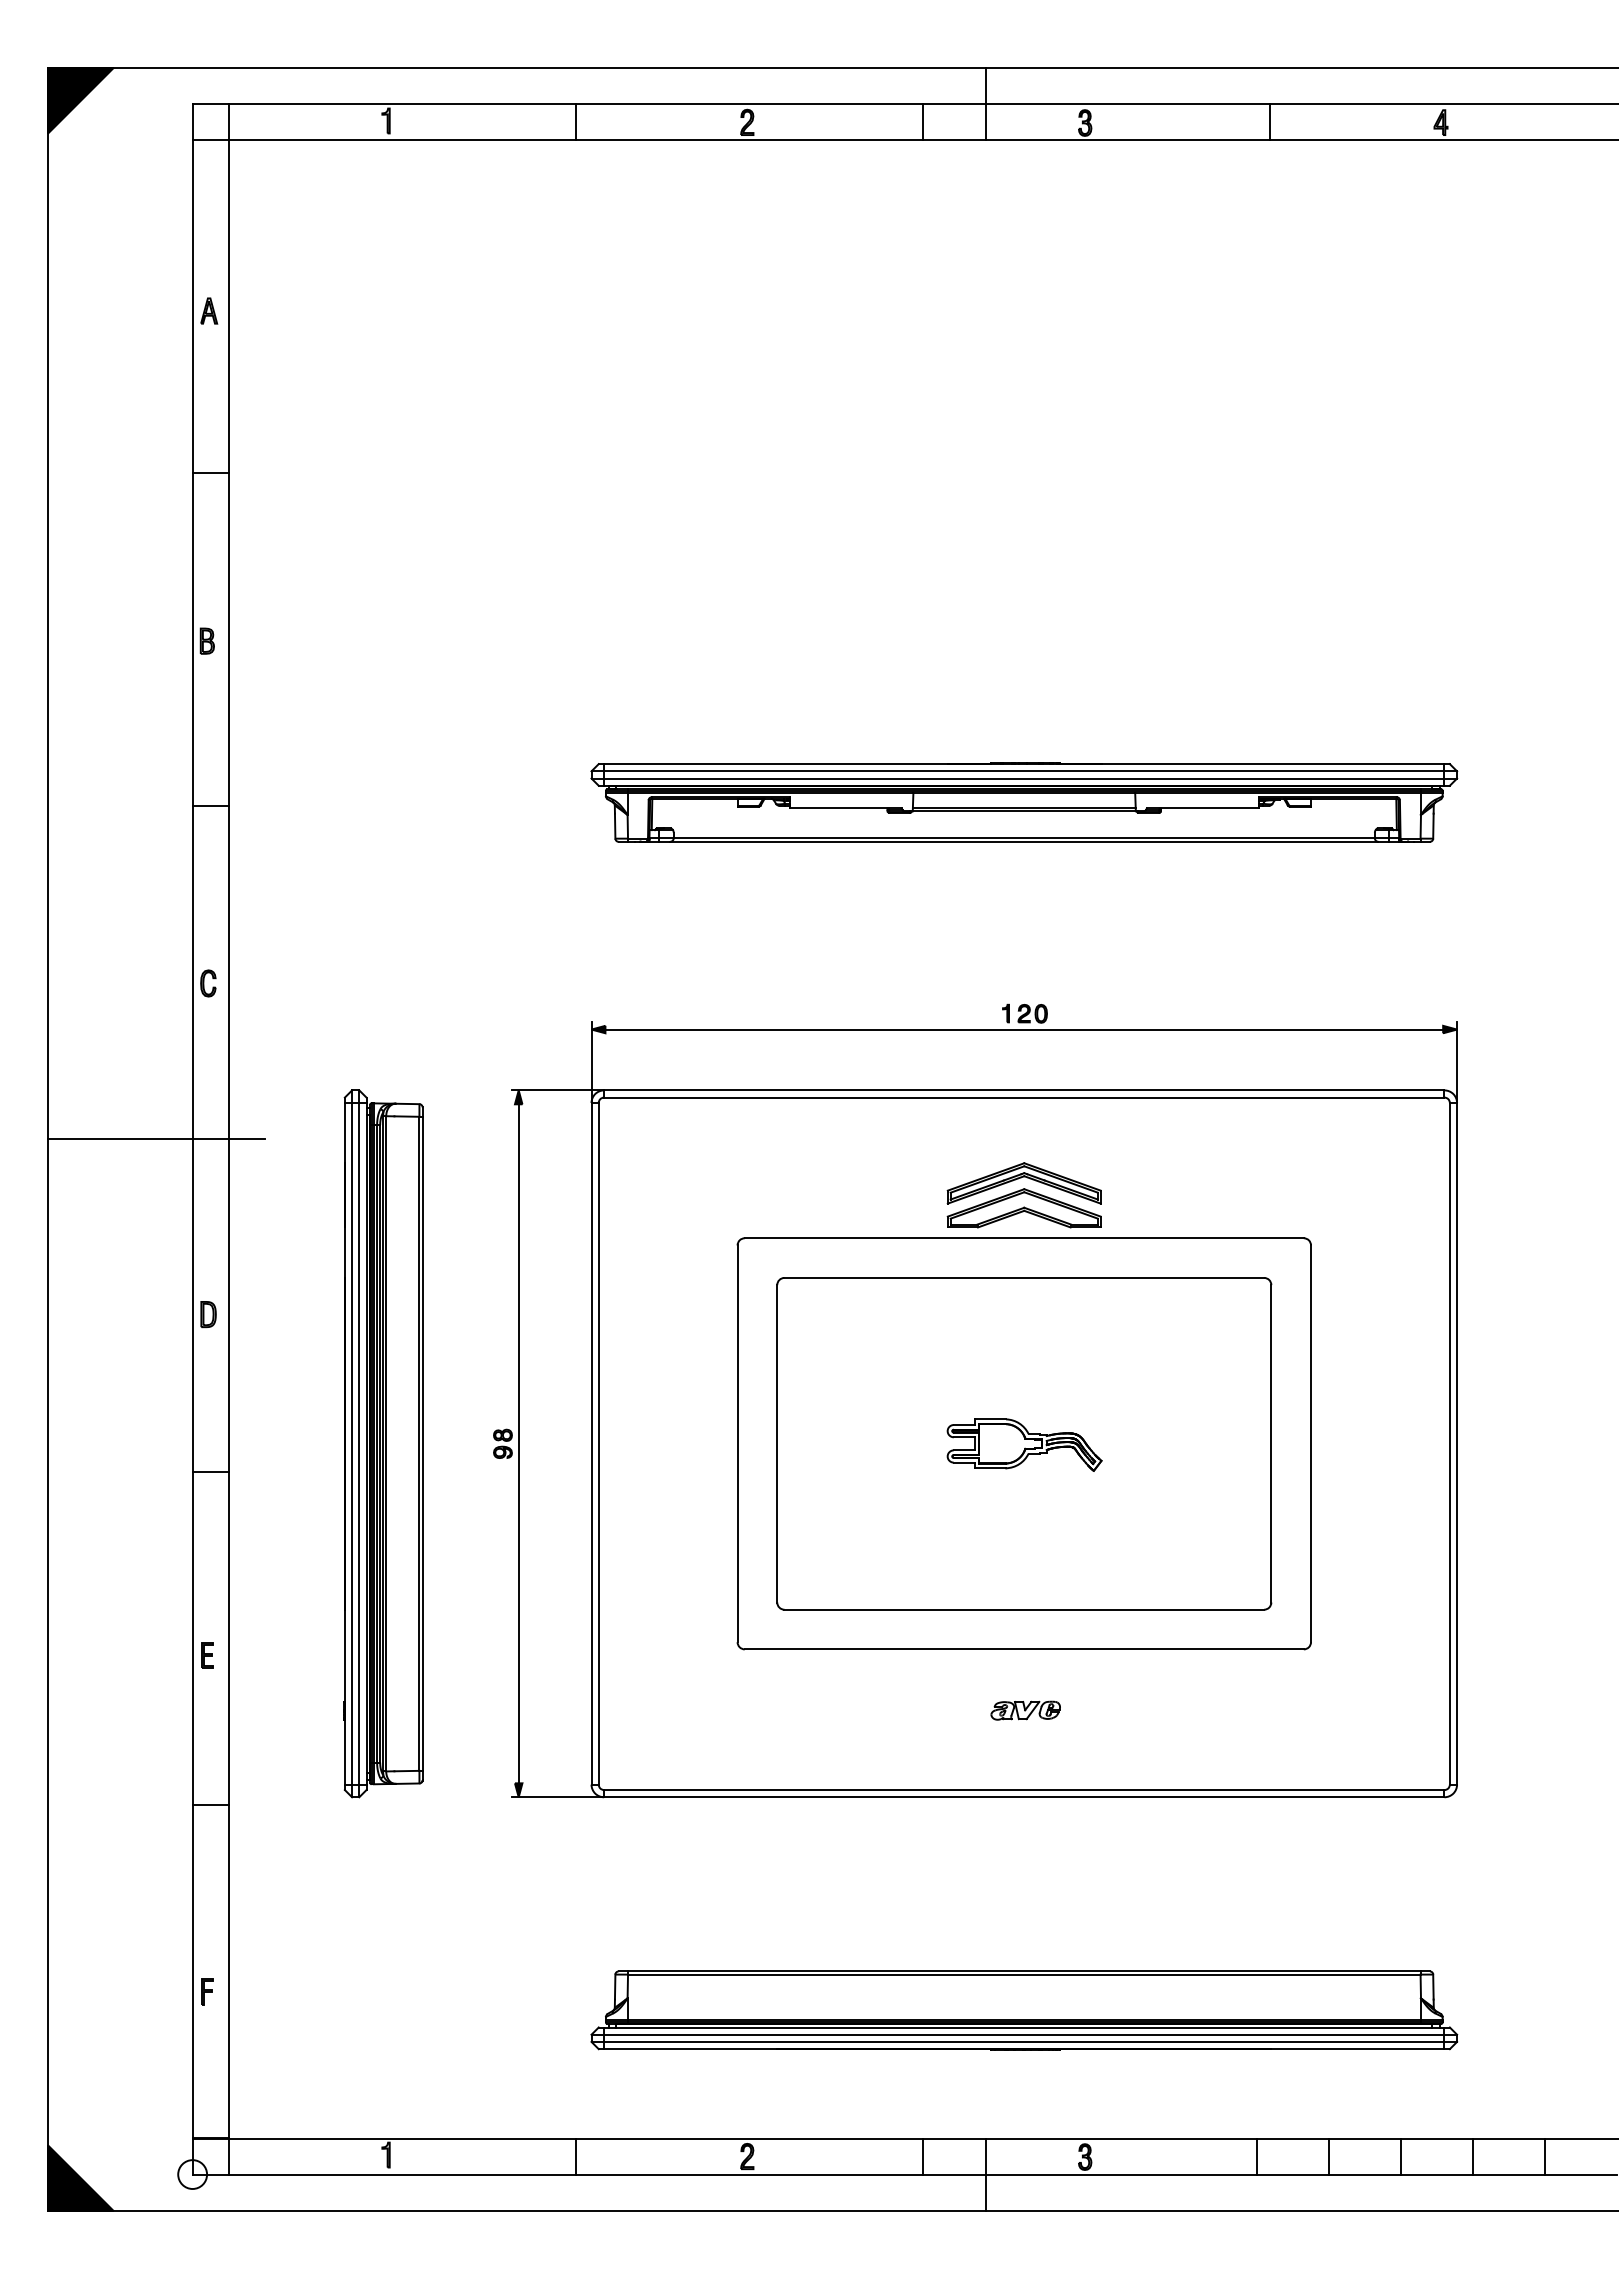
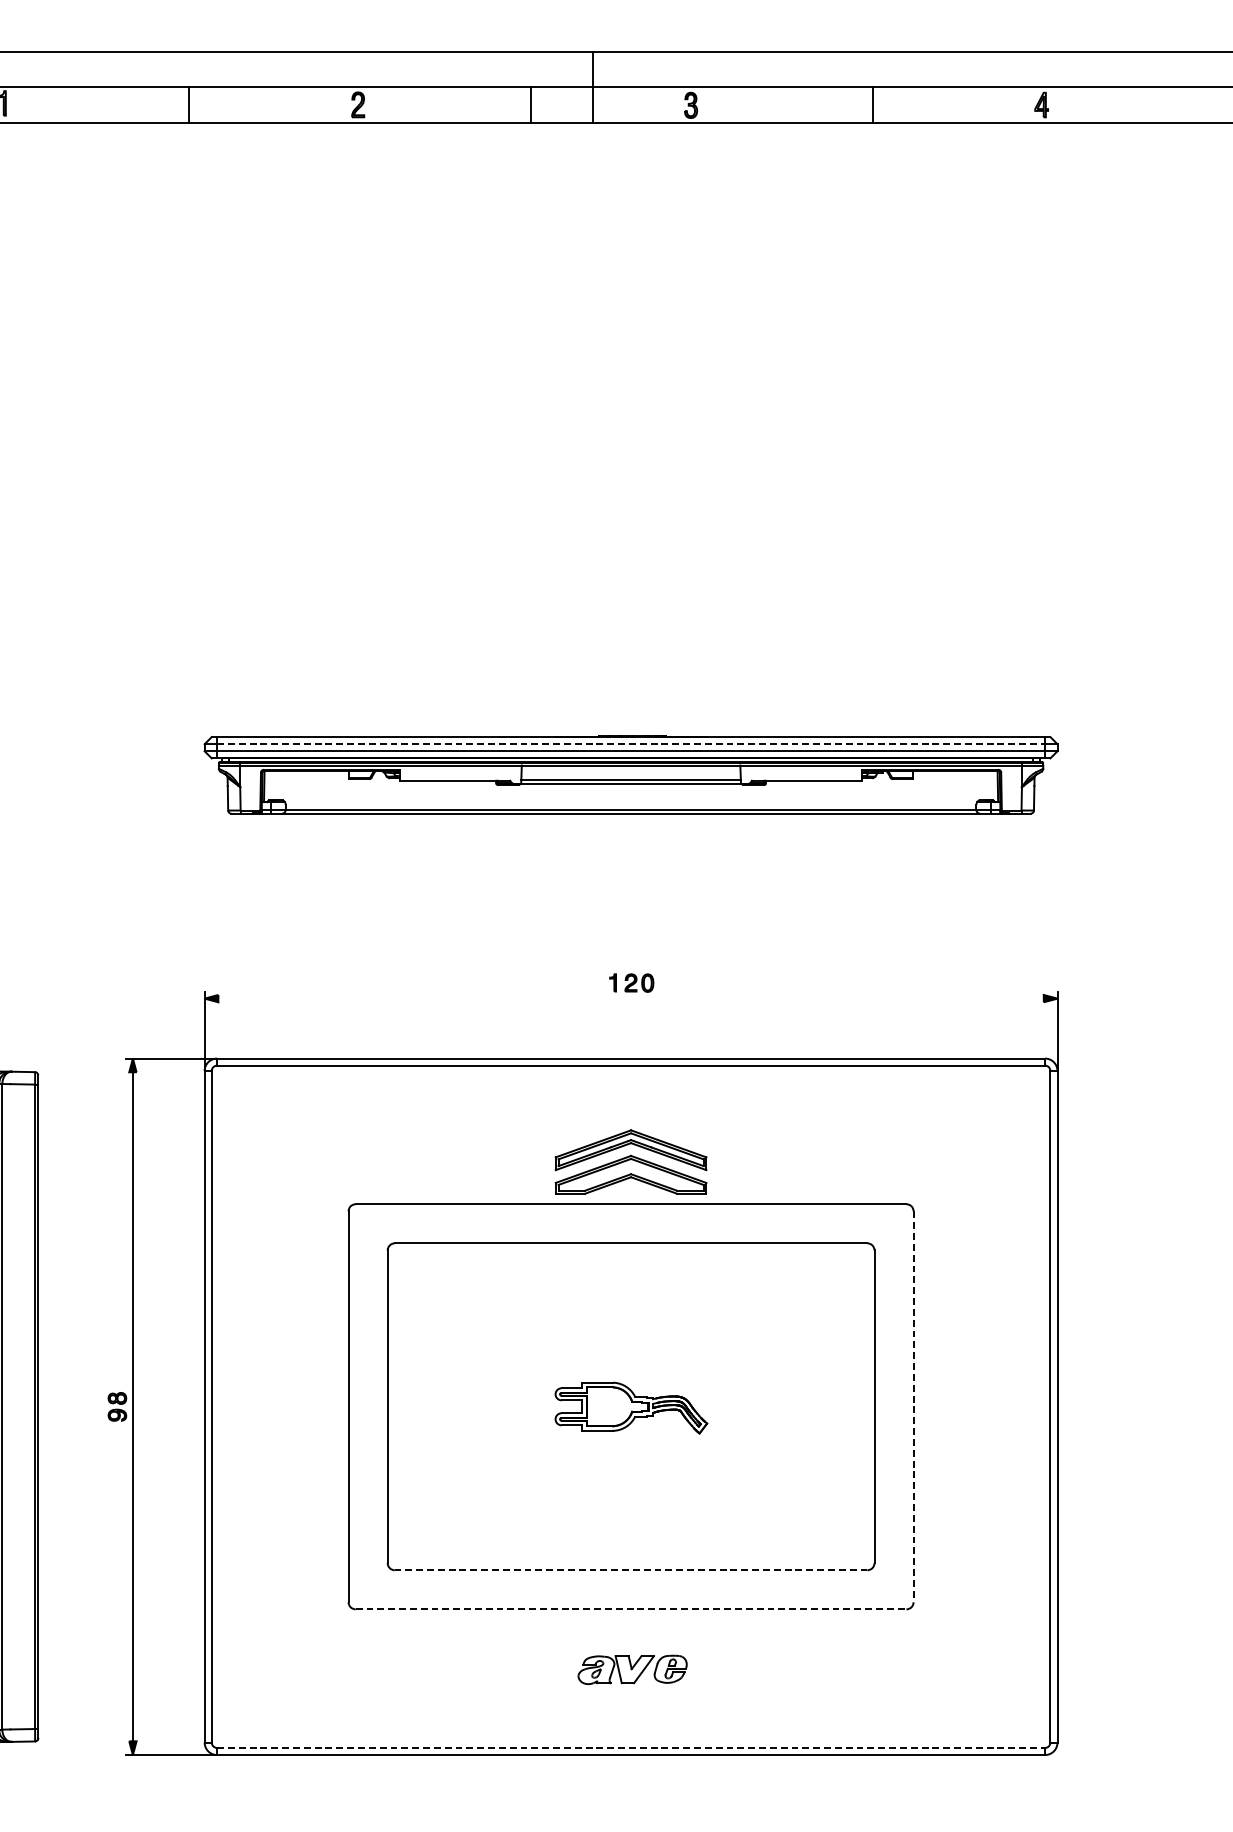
line: (1024, 771) -> (631, 744), solid -> dashed
line: (1024, 1029) -> (631, 998), removed
line: (1311, 1444) -> (914, 1407), solid -> dashed
line: (1024, 1609) -> (631, 1570), solid -> dashed
line: (1024, 1649) -> (631, 1609), solid -> dashed
part: (1025, 1710) -> (632, 1669), size x1.6
line: (1024, 1790) -> (631, 1748), solid -> dashed

